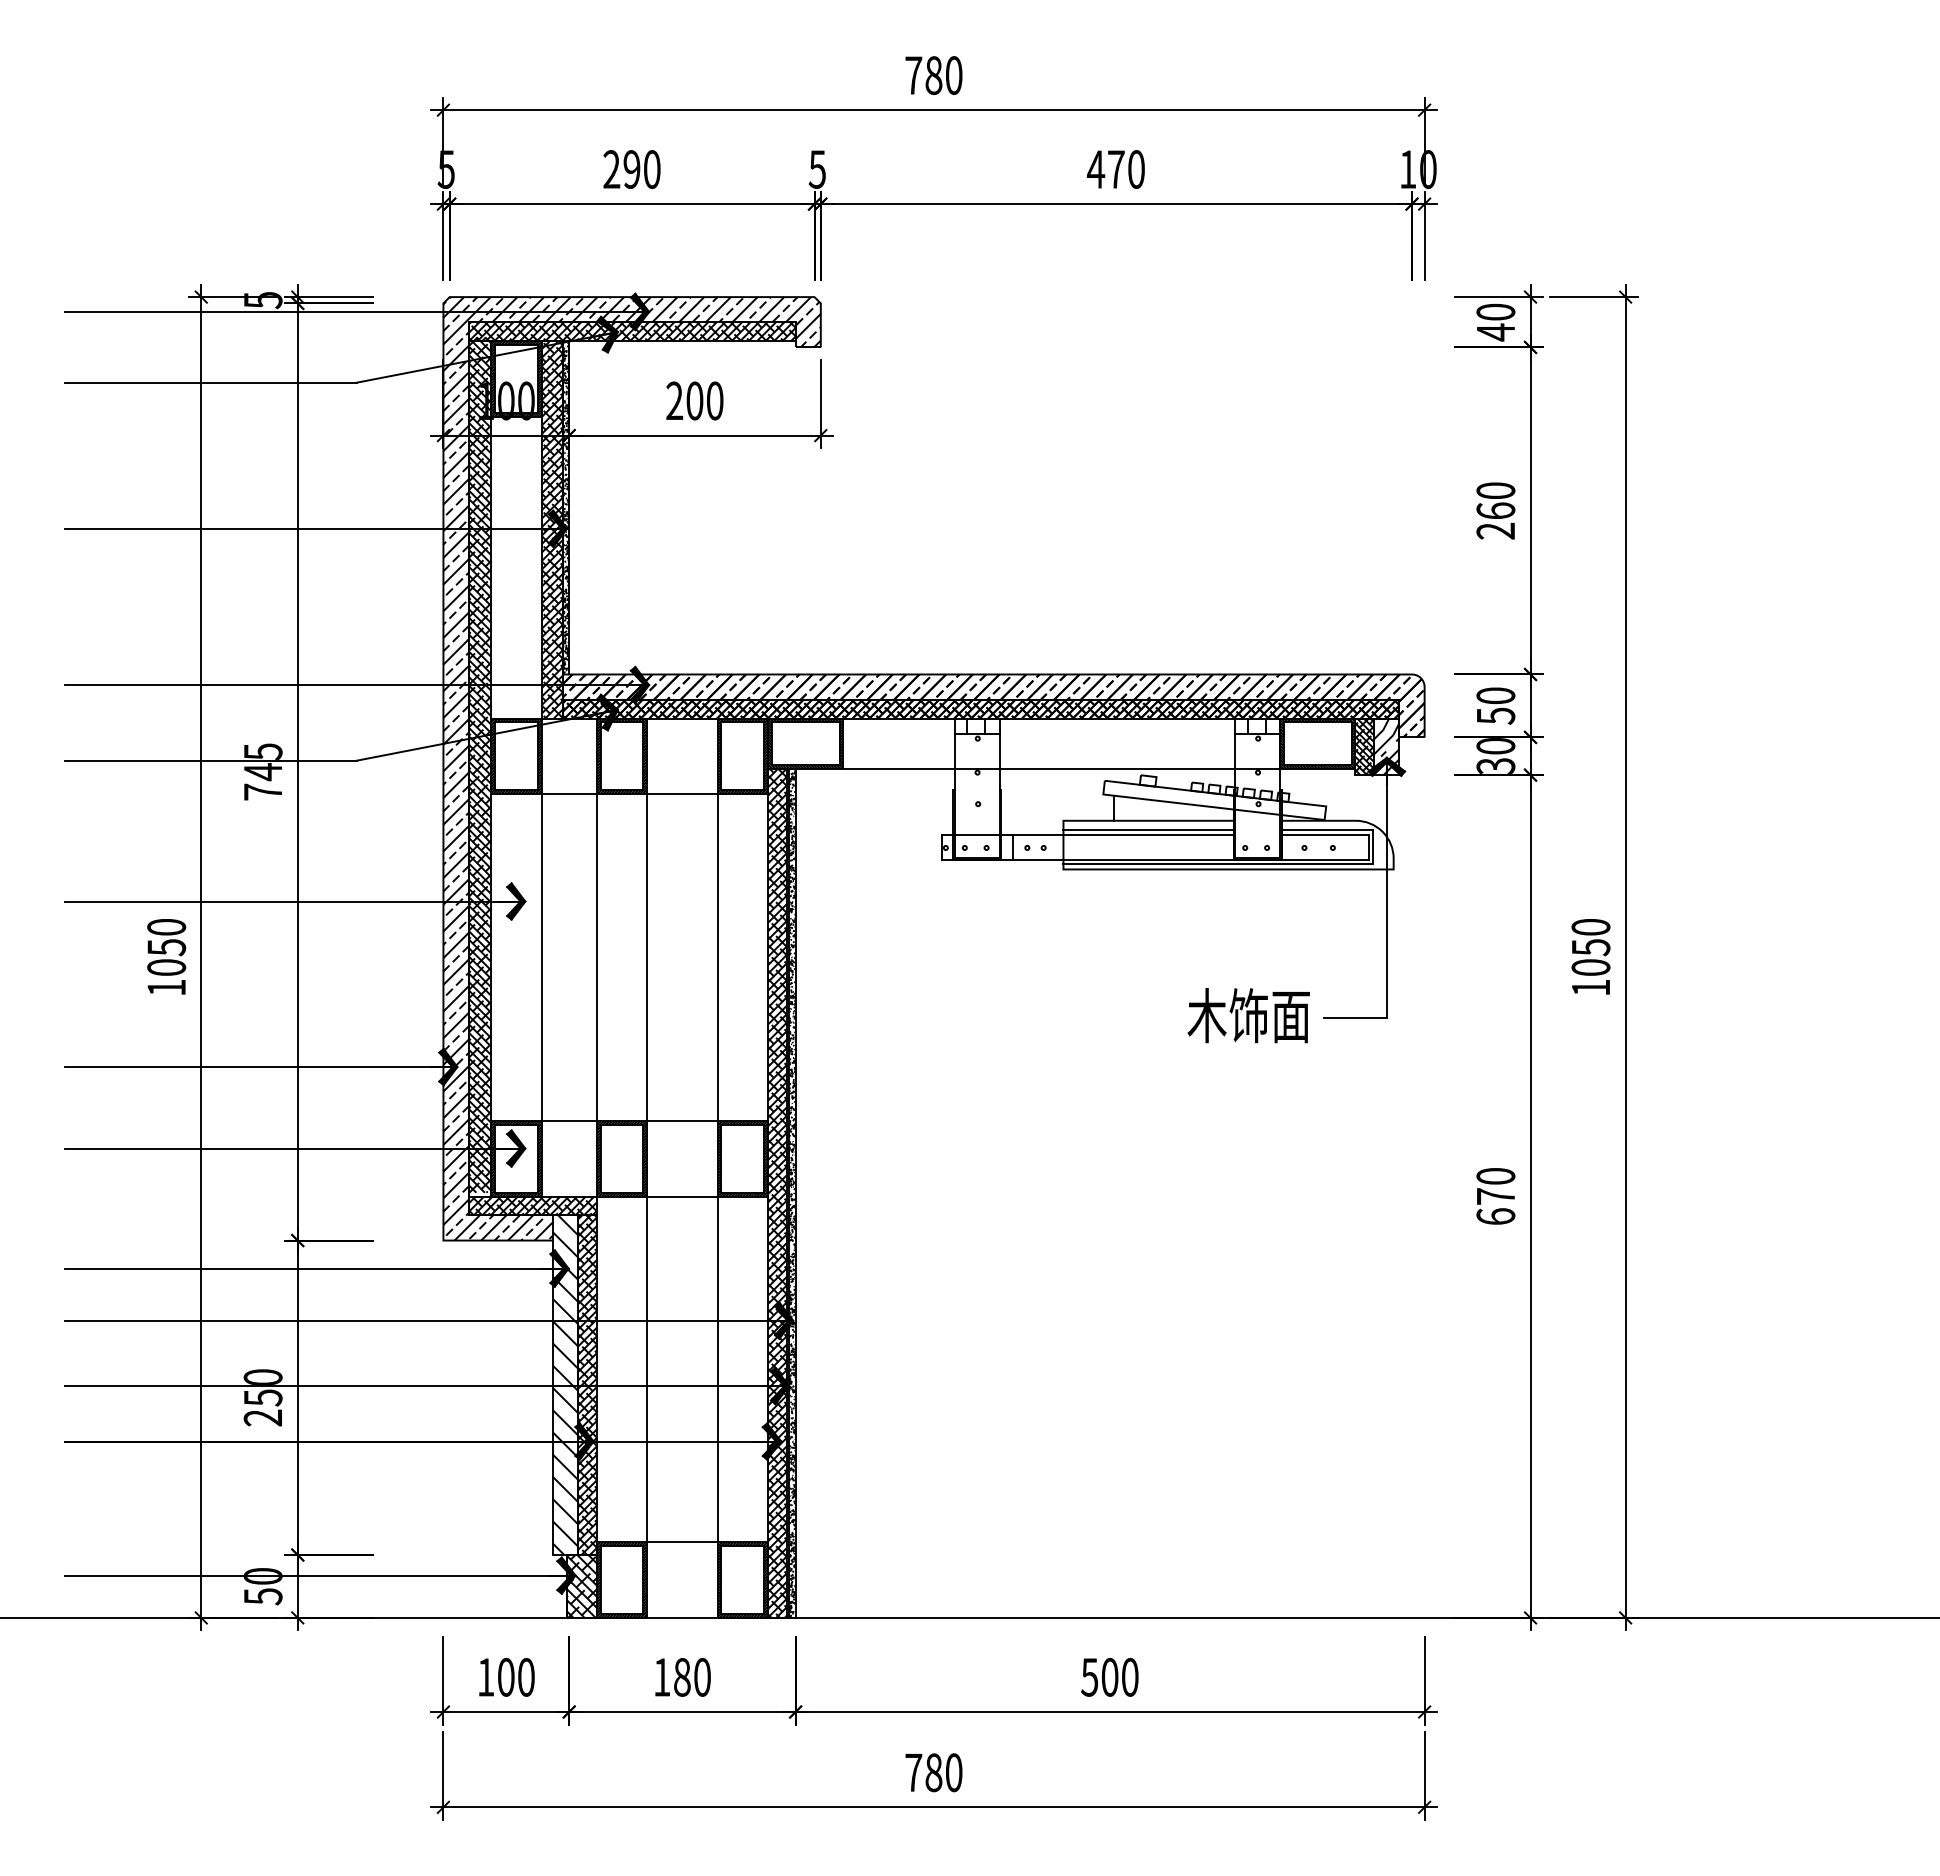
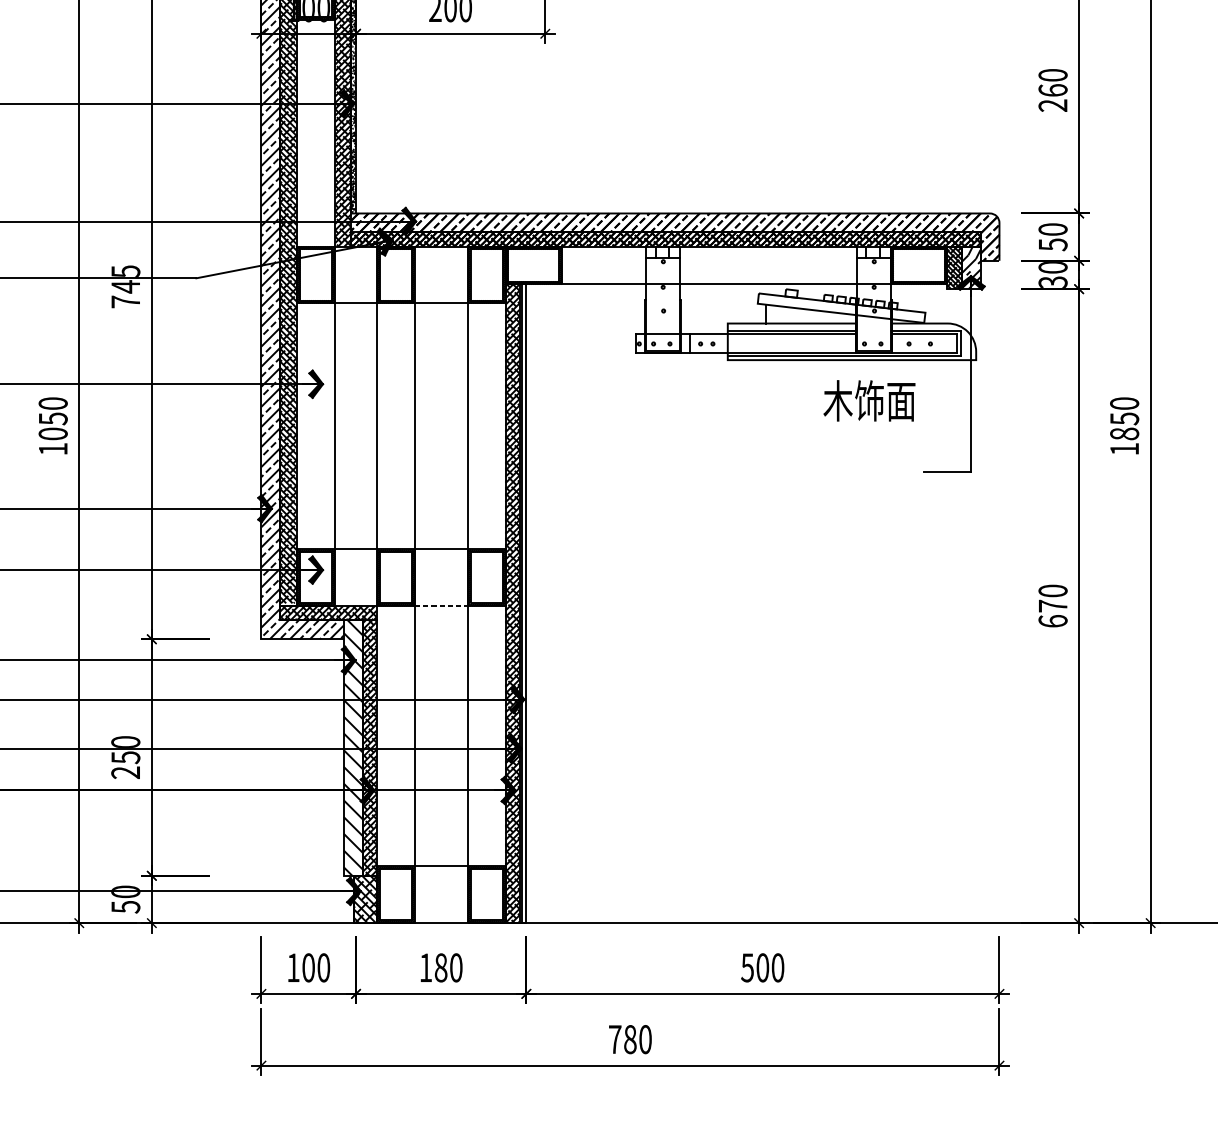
text: (1590, 967) -> (1124, 433), 1050 -> 1850
text: (1248, 1015) -> (869, 400), moved
hatch: (792, 1192) -> (523, 603), removed
line: (682, 1196) -> (441, 606), solid -> dashed

